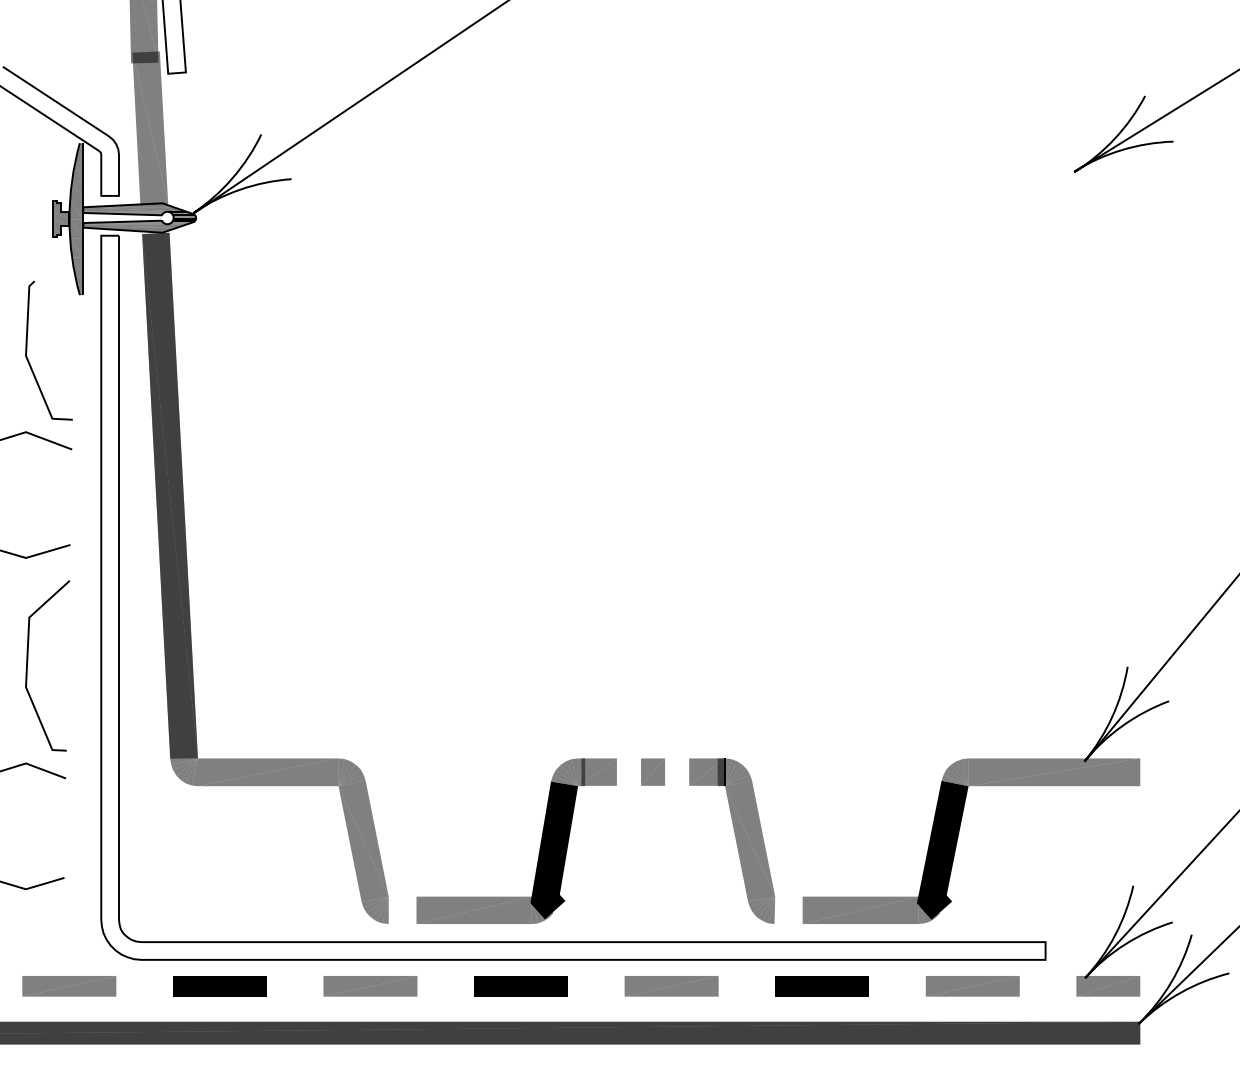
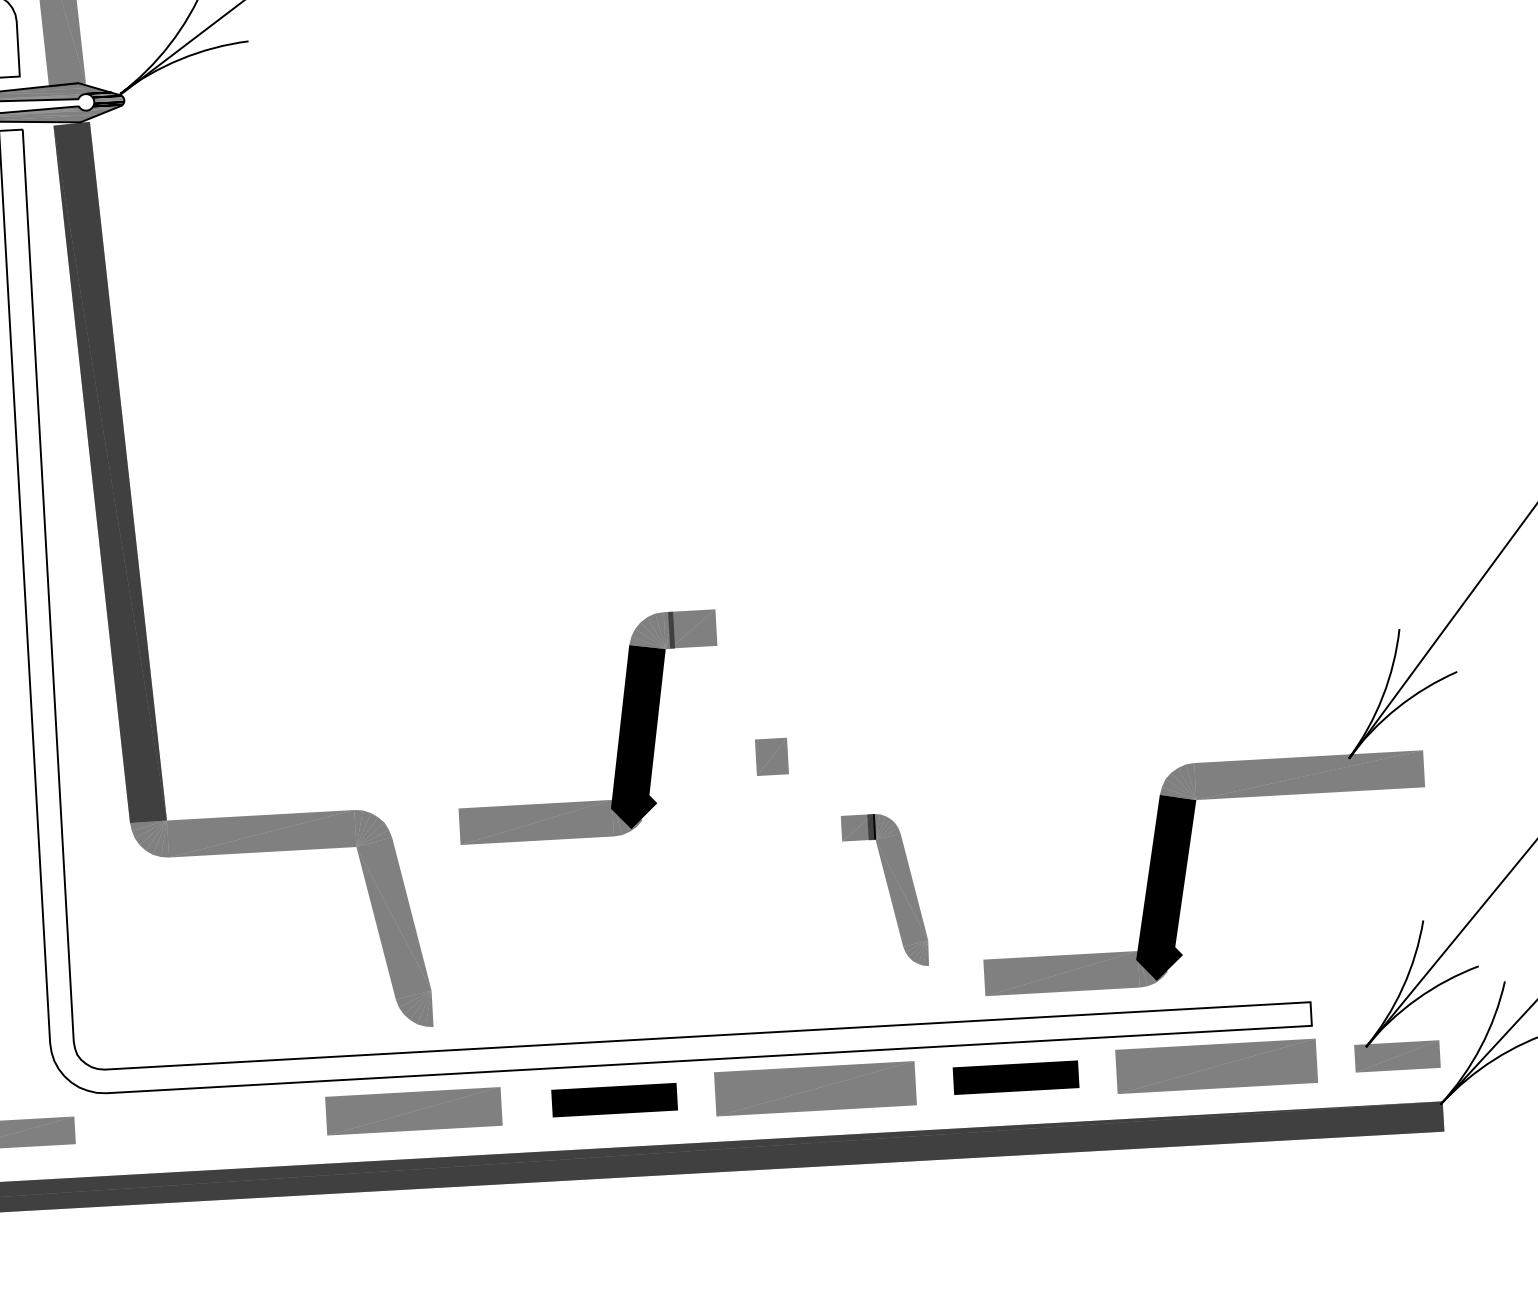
part: (652, 771) -> (771, 756), moved
part: (731, 840) -> (884, 890), size x0.7
part: (540, 842) -> (619, 727), moved
line: (219, 986) -> (212, 1122), removed
part: (370, 986) -> (413, 1111), size x1.4
part: (671, 986) -> (815, 1089), size x1.6
part: (972, 986) -> (1216, 1066), size x1.6

